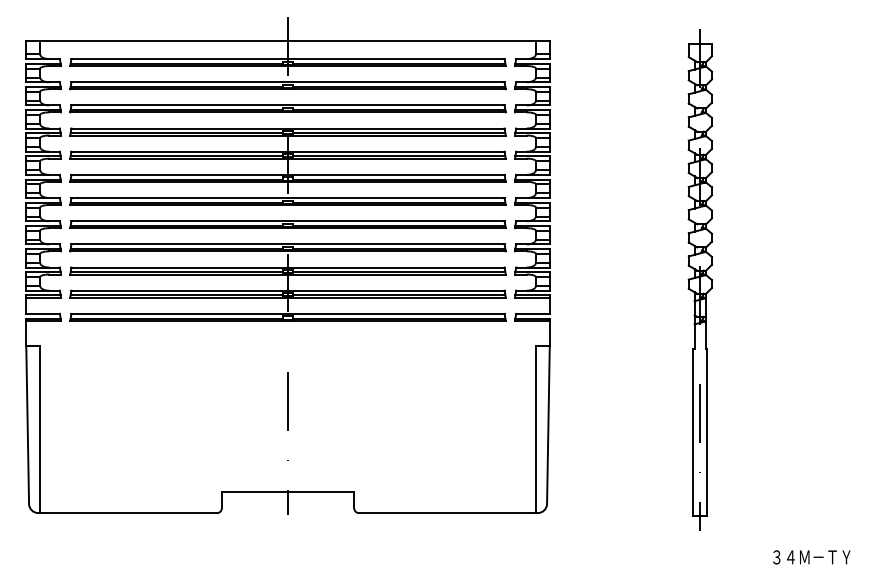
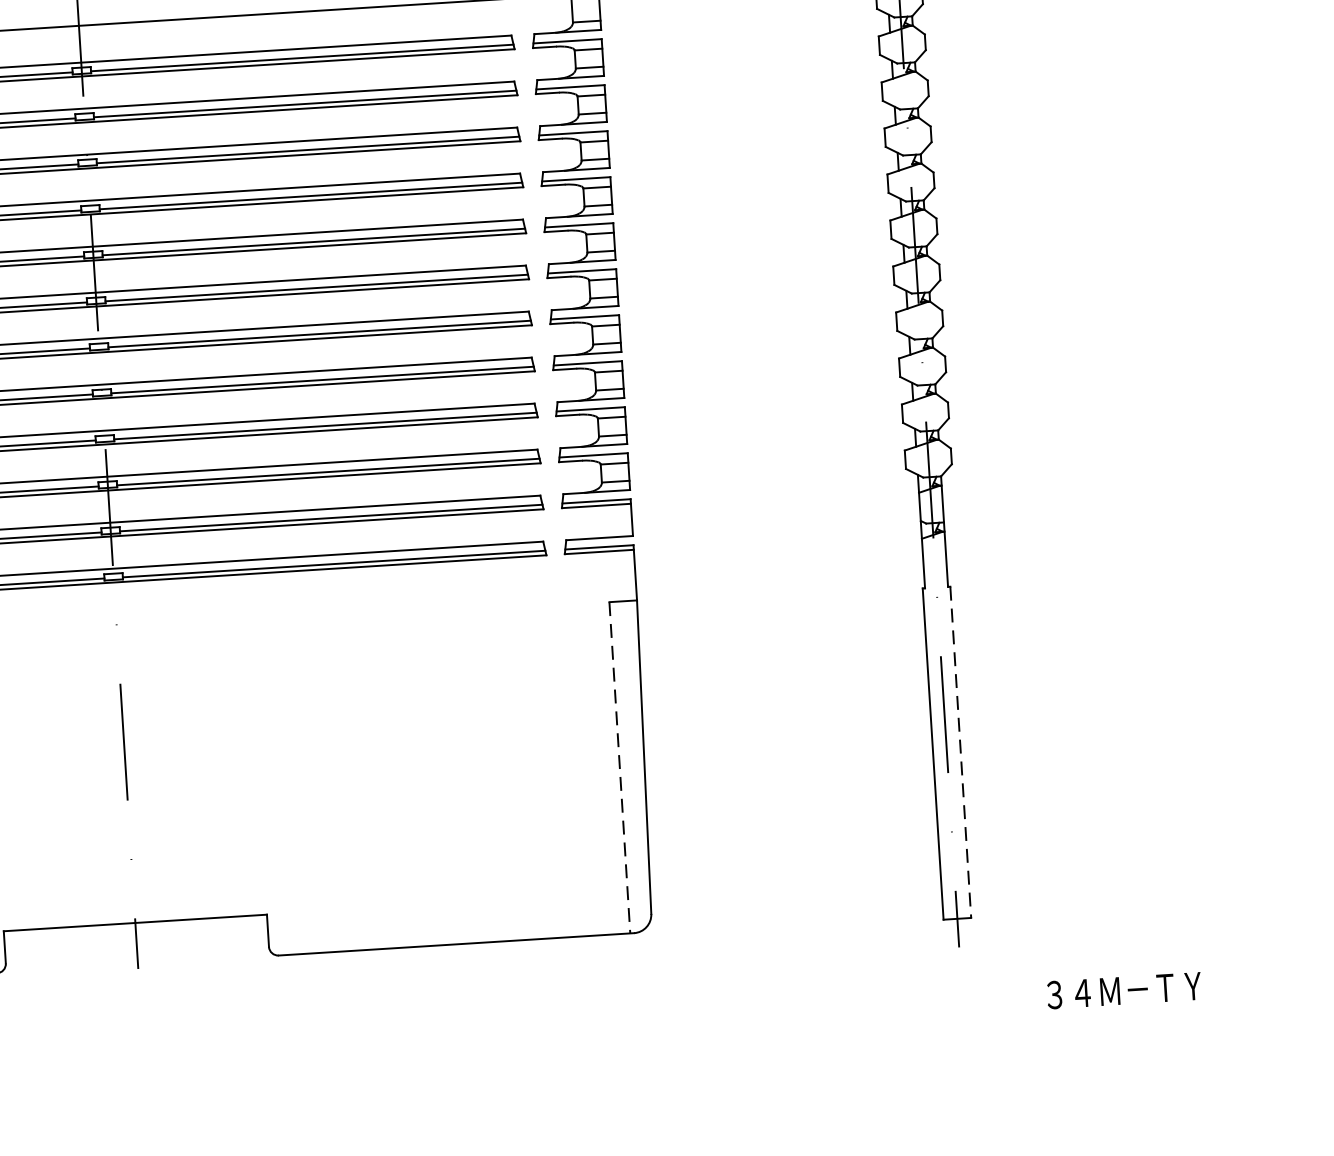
line: (535, 430) -> (619, 769), solid -> dashed
line: (707, 433) -> (961, 753), solid -> dashed
text: (811, 557) -> (1123, 990), moved

